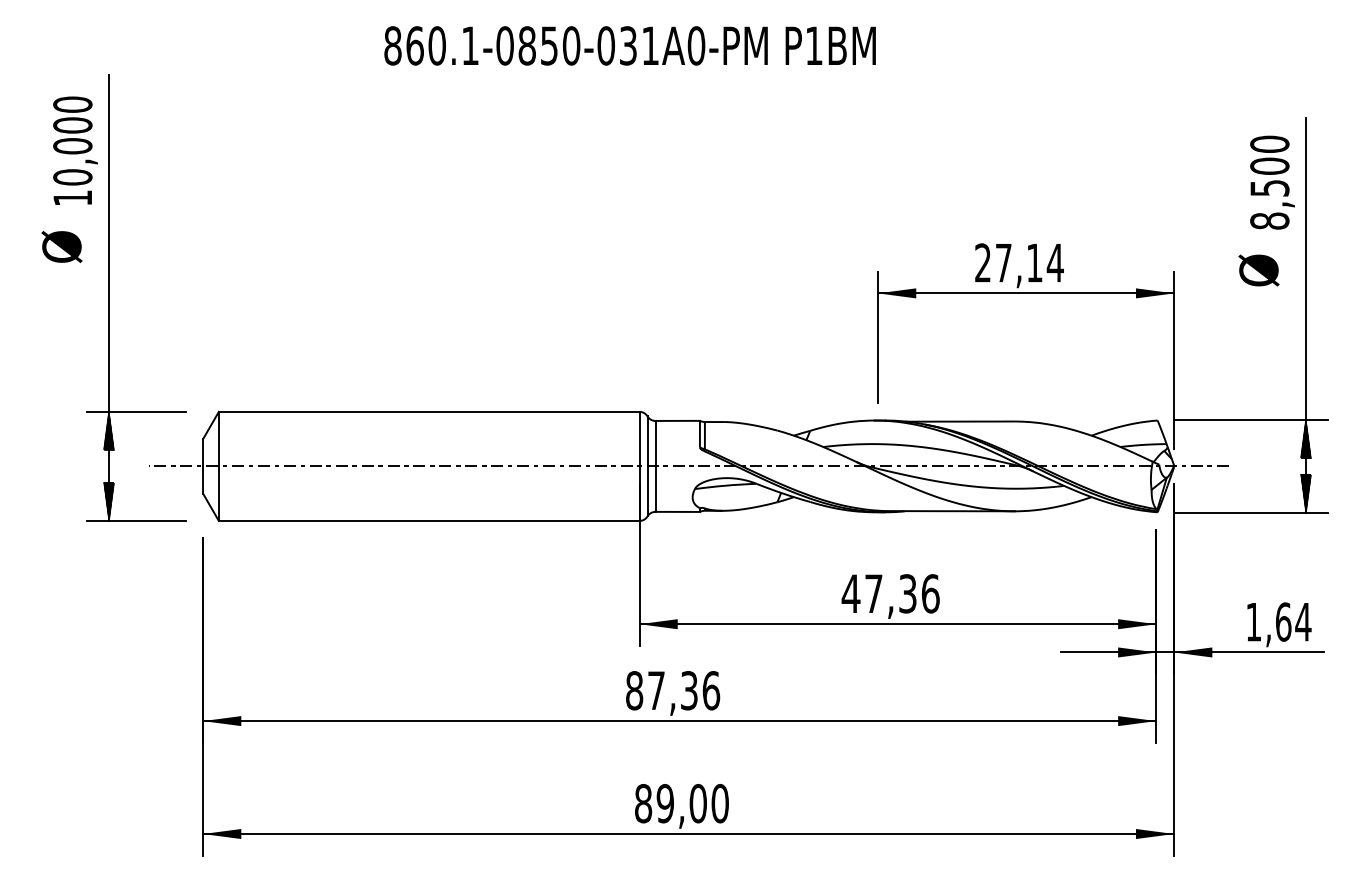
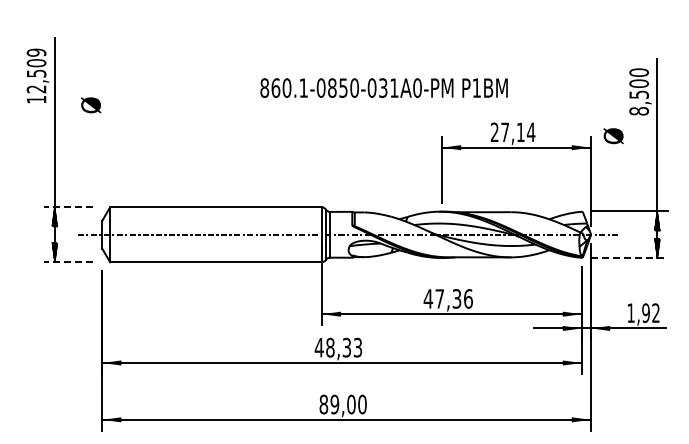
text: (628, 44) -> (383, 87), moved
text: (72, 140) -> (36, 70), 10,000 -> 12,509
text: (62, 247) -> (91, 105), moved
text: (1258, 271) -> (613, 136), moved
line: (136, 412) -> (68, 207), solid -> dashed
line: (1250, 513) -> (629, 258), solid -> dashed
line: (136, 521) -> (68, 262), solid -> dashed
text: (1294, 622) -> (651, 313), 1,64 -> 1,92
text: (672, 690) -> (338, 347), 87,36 -> 48,33

